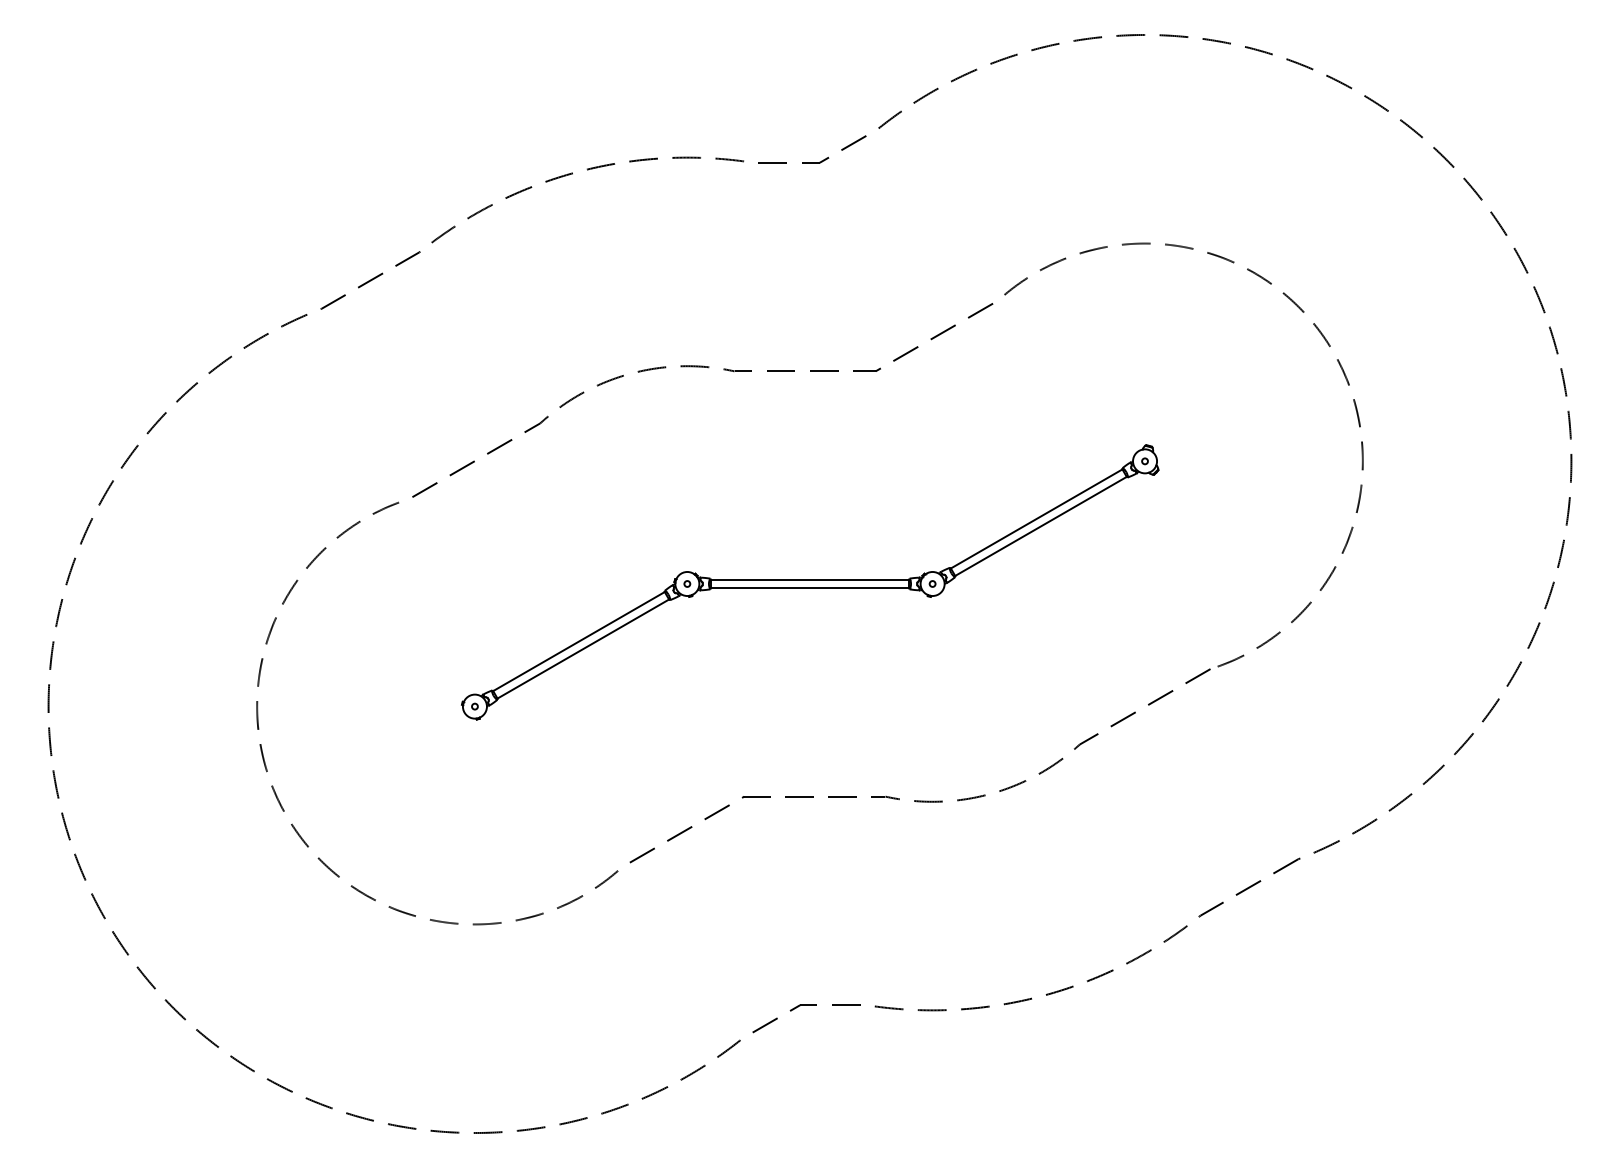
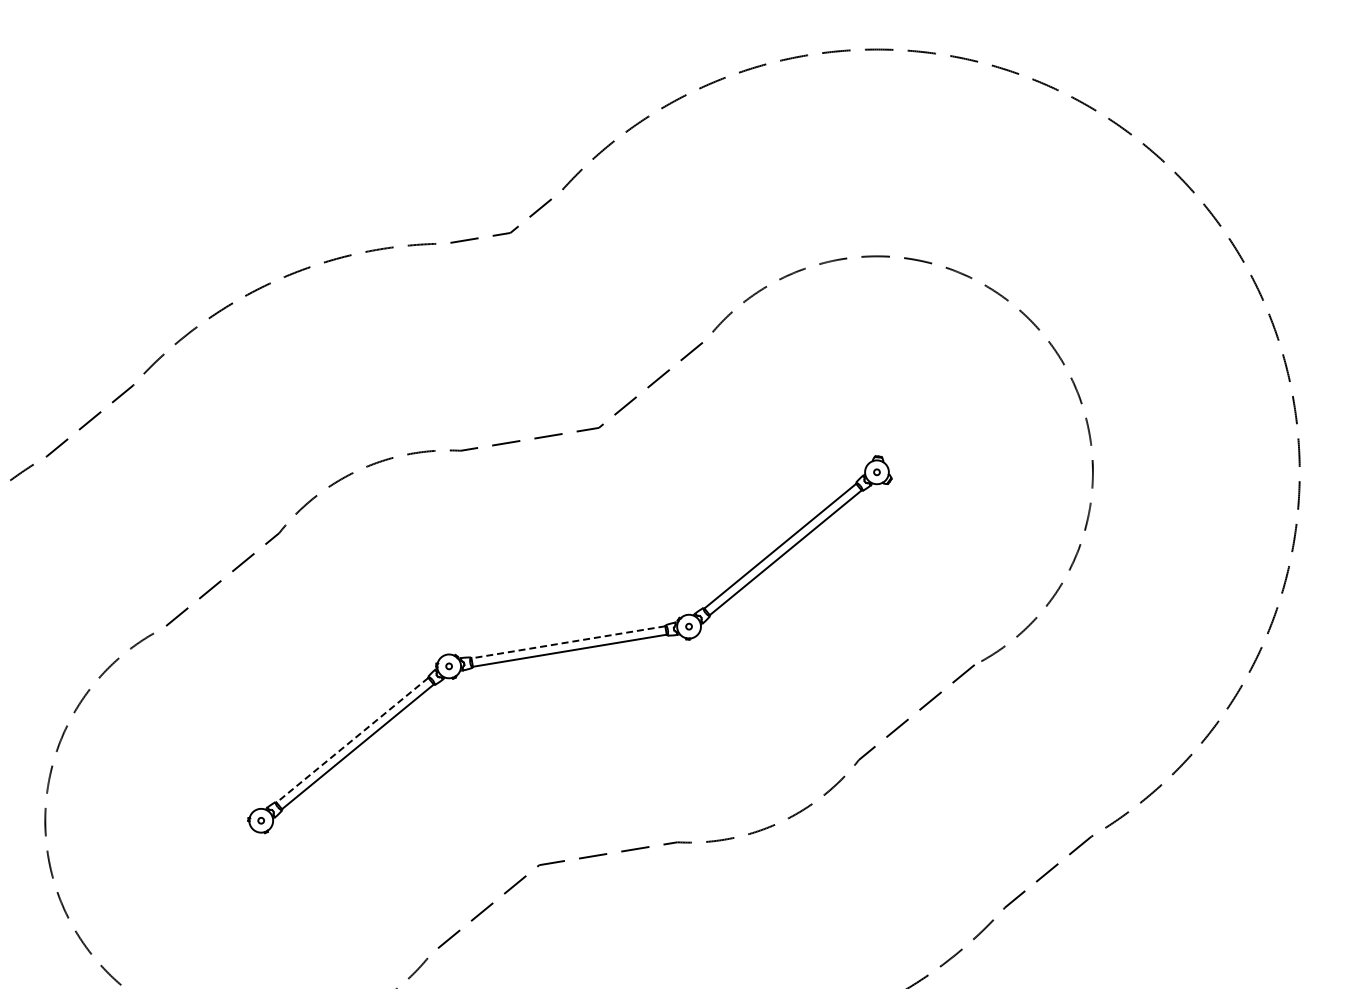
line: (809, 579) -> (567, 642), solid -> dashed
line: (578, 641) -> (351, 740), solid -> dashed

